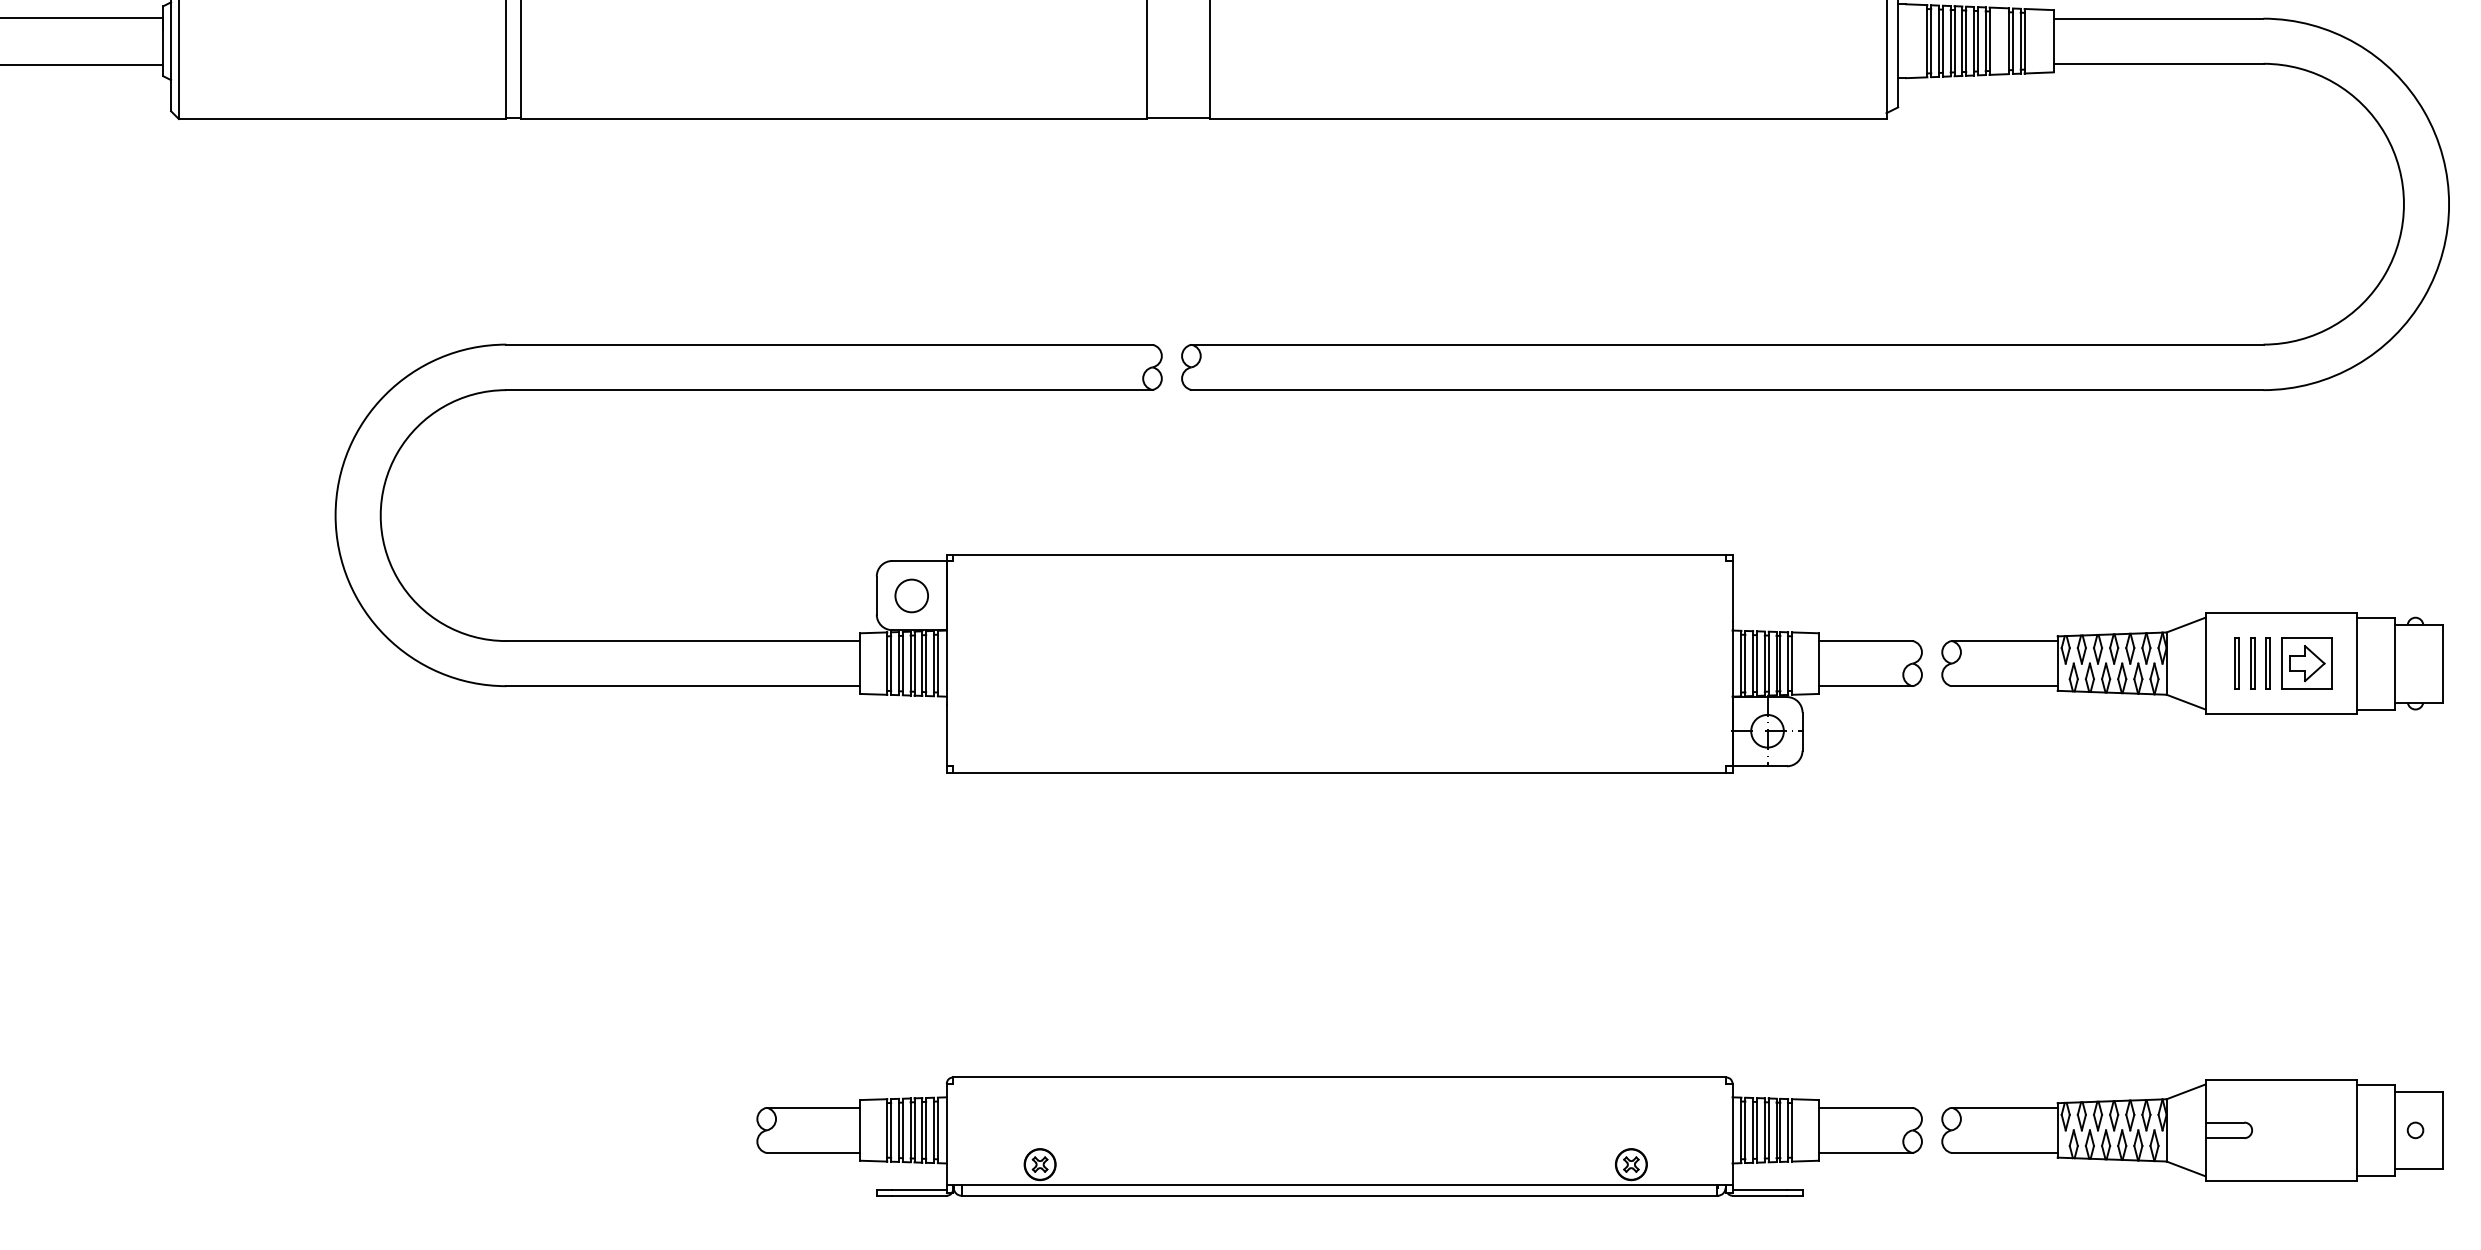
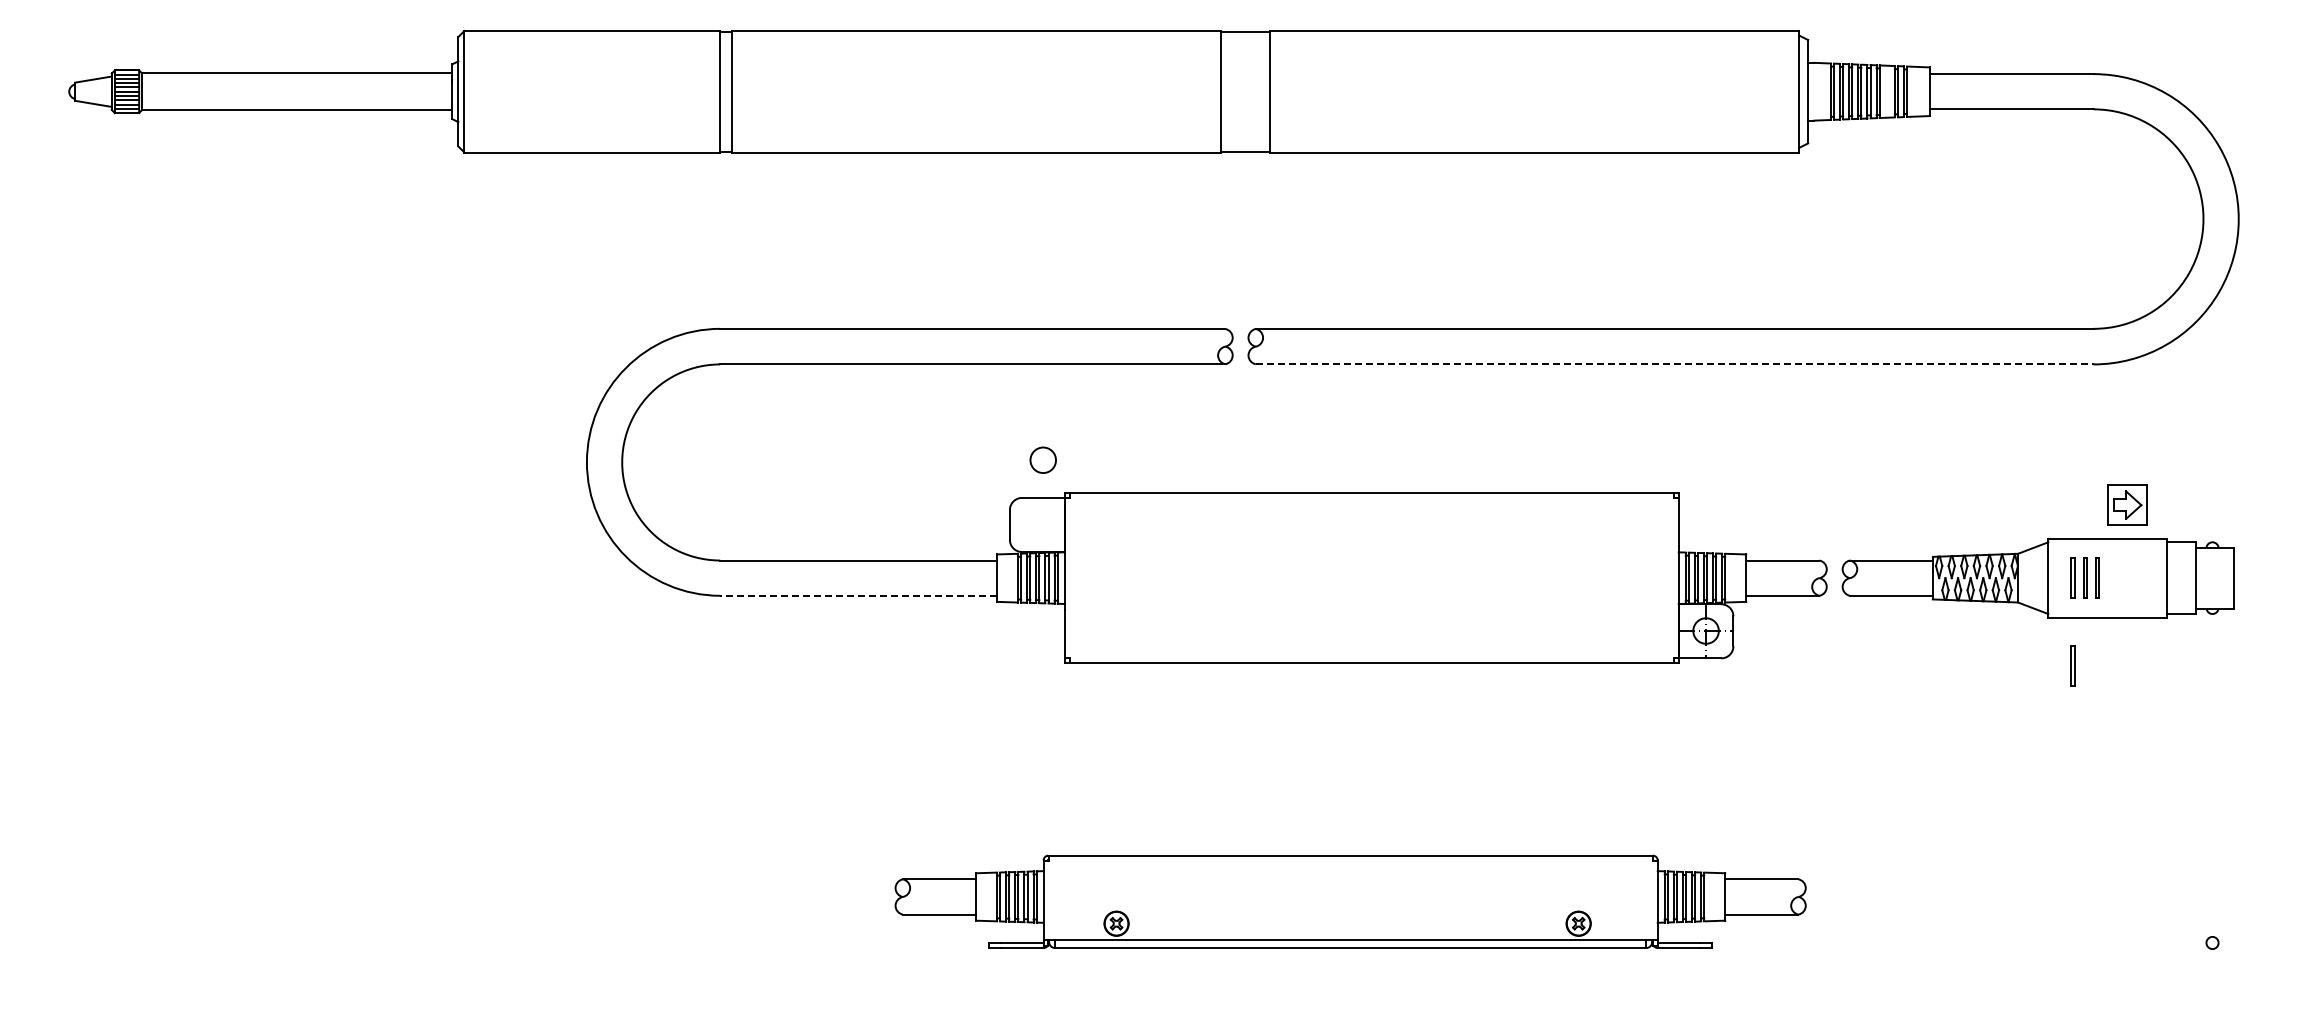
line: (1727, 390) -> (1674, 364), solid -> dashed
circle: (910, 594) -> (1042, 459), moved
part: (2306, 662) -> (2127, 504), moved
line: (683, 685) -> (858, 595), solid -> dashed
part: (2236, 775) -> (2072, 665), added
part: (2191, 1129) -> (2037, 942), removed
part: (1339, 1136) -> (1350, 901), moved

